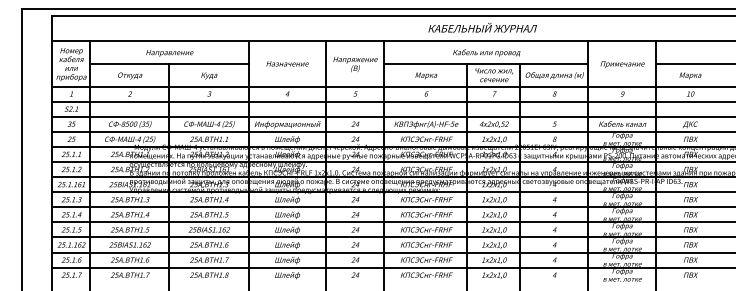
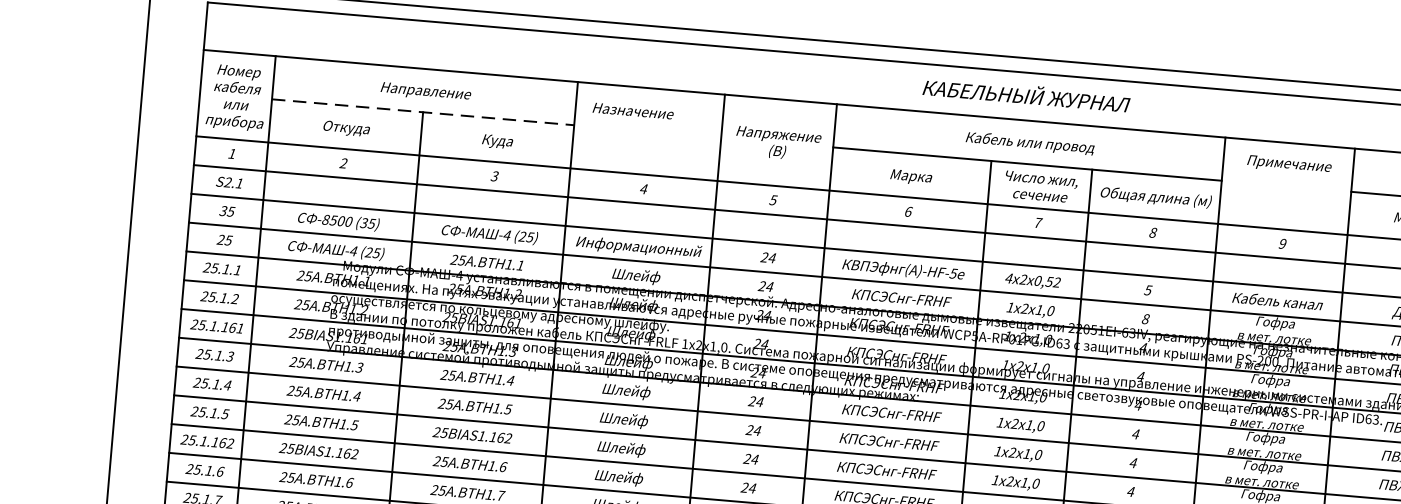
line: (169, 63) -> (423, 111), solid -> dashed
text: (287, 63) -> (633, 110), moved
text: (622, 64) -> (1289, 164), moved

